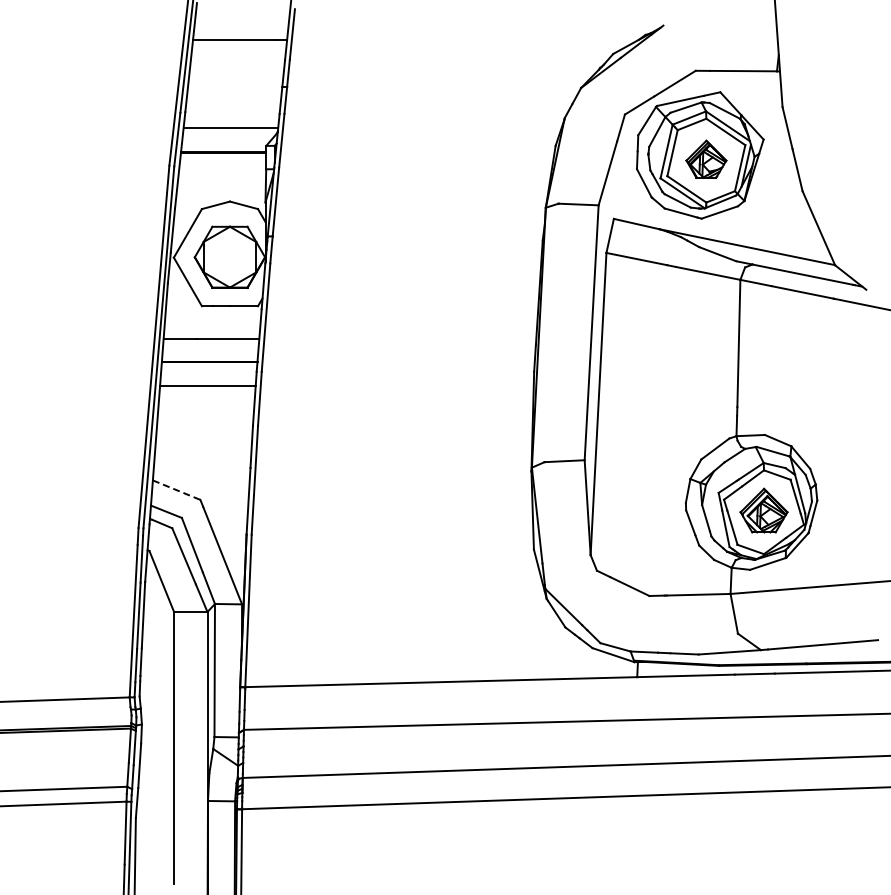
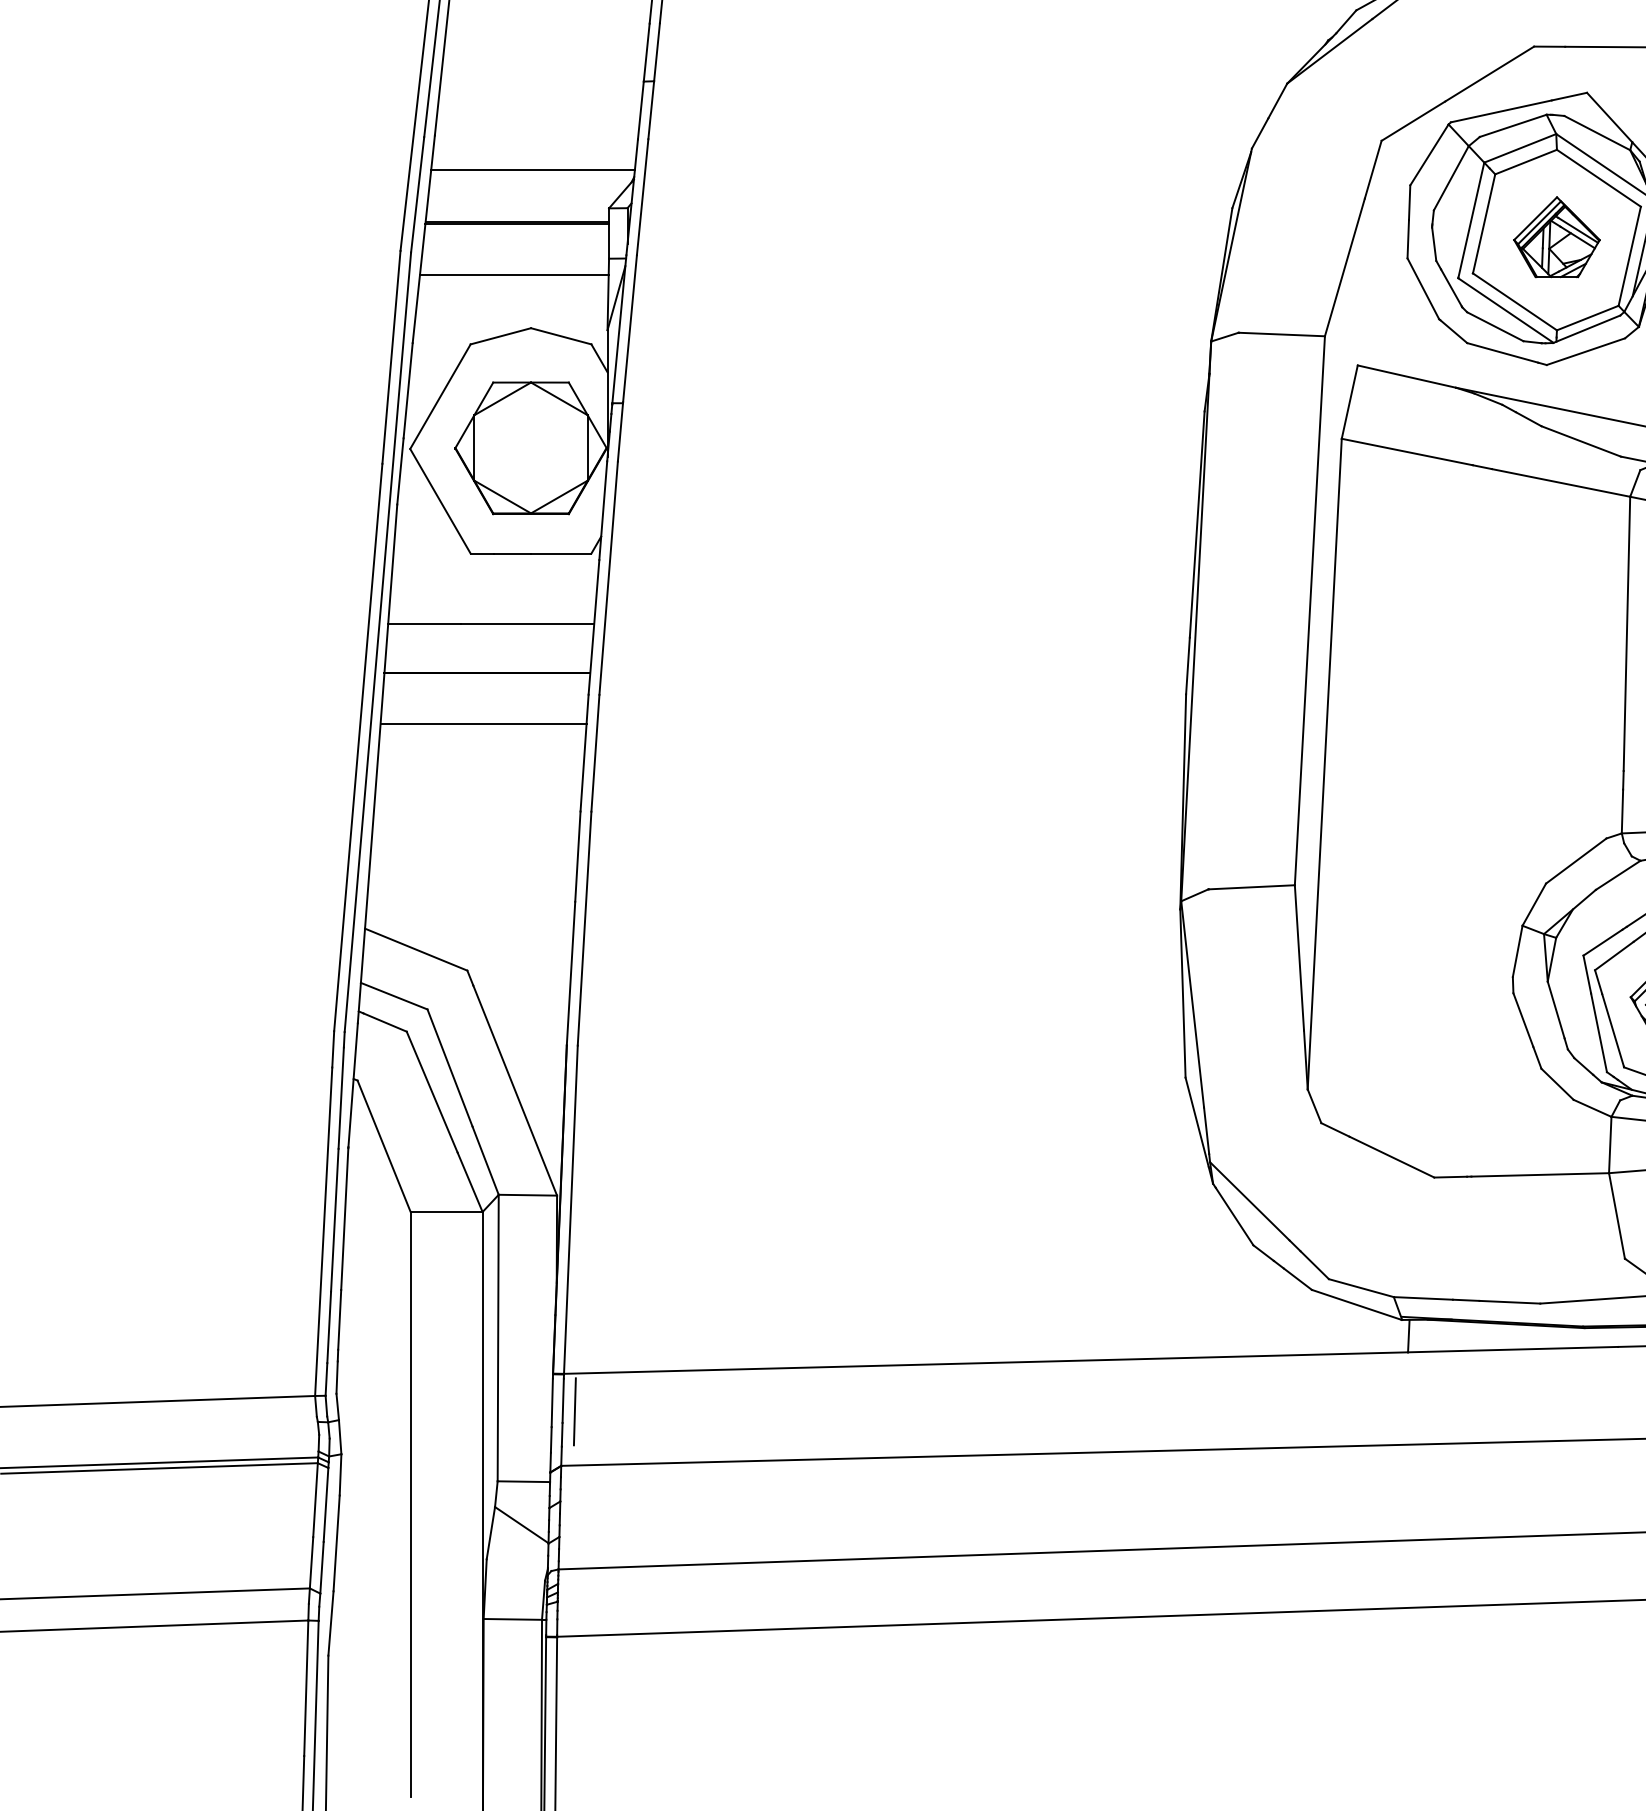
line: (222, 176) -> (514, 274), added
line: (176, 490) -> (415, 950), dashed -> solid
line: (249, 704) -> (573, 1411), added

